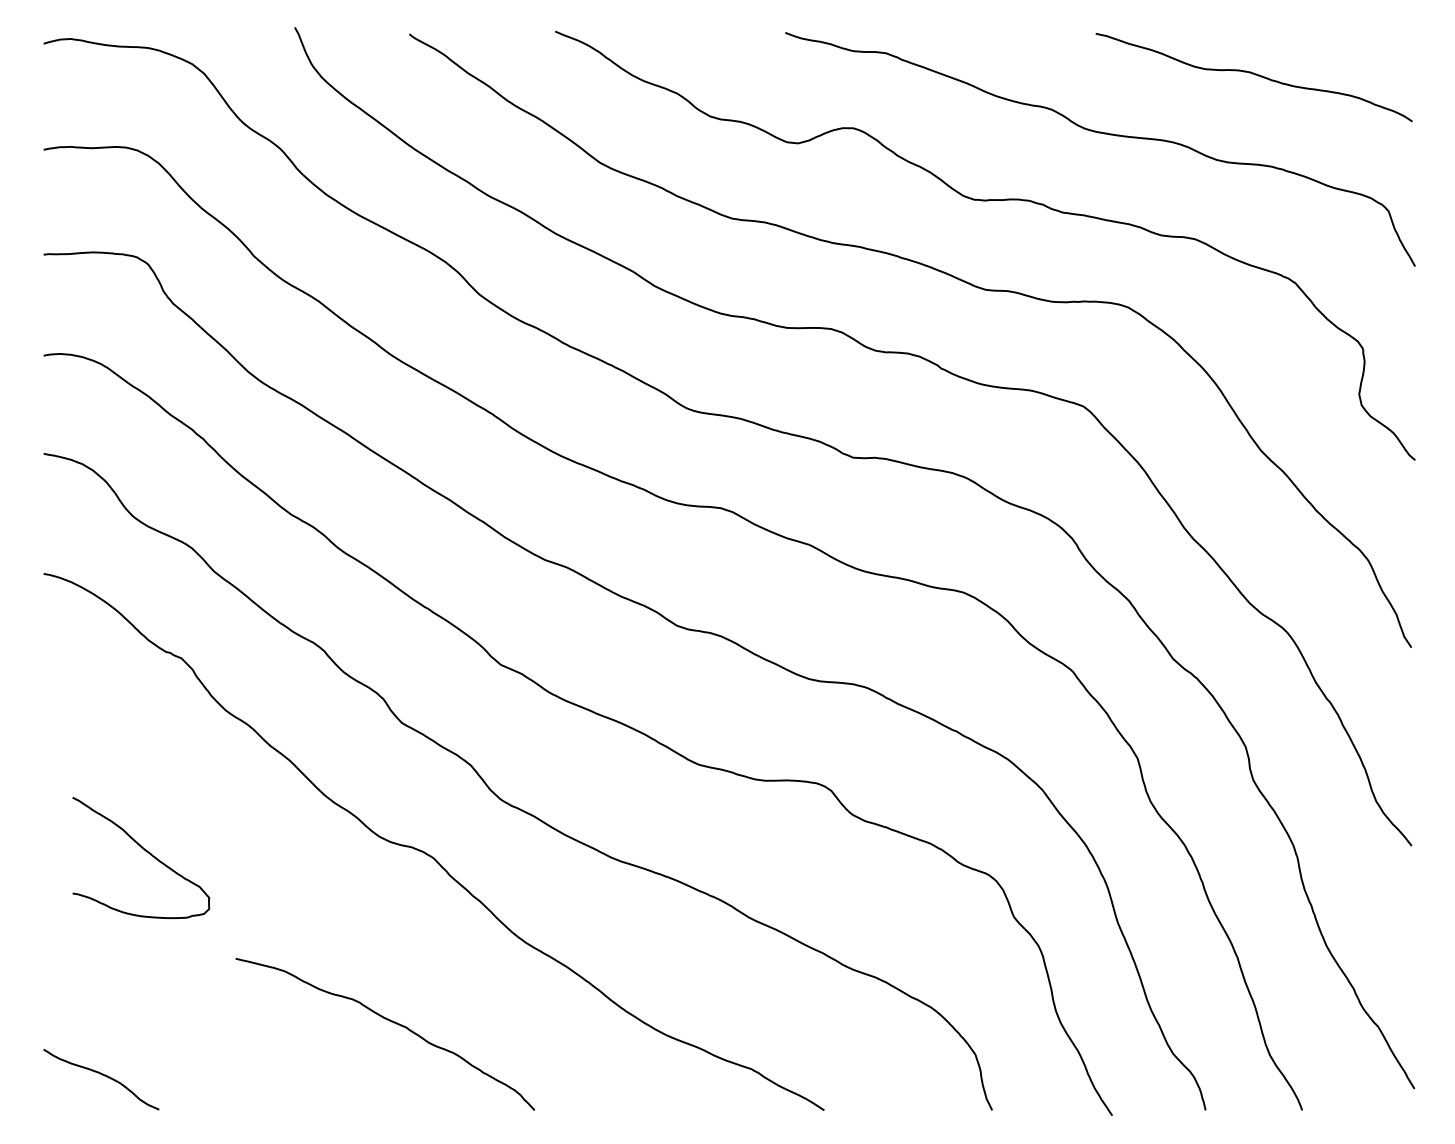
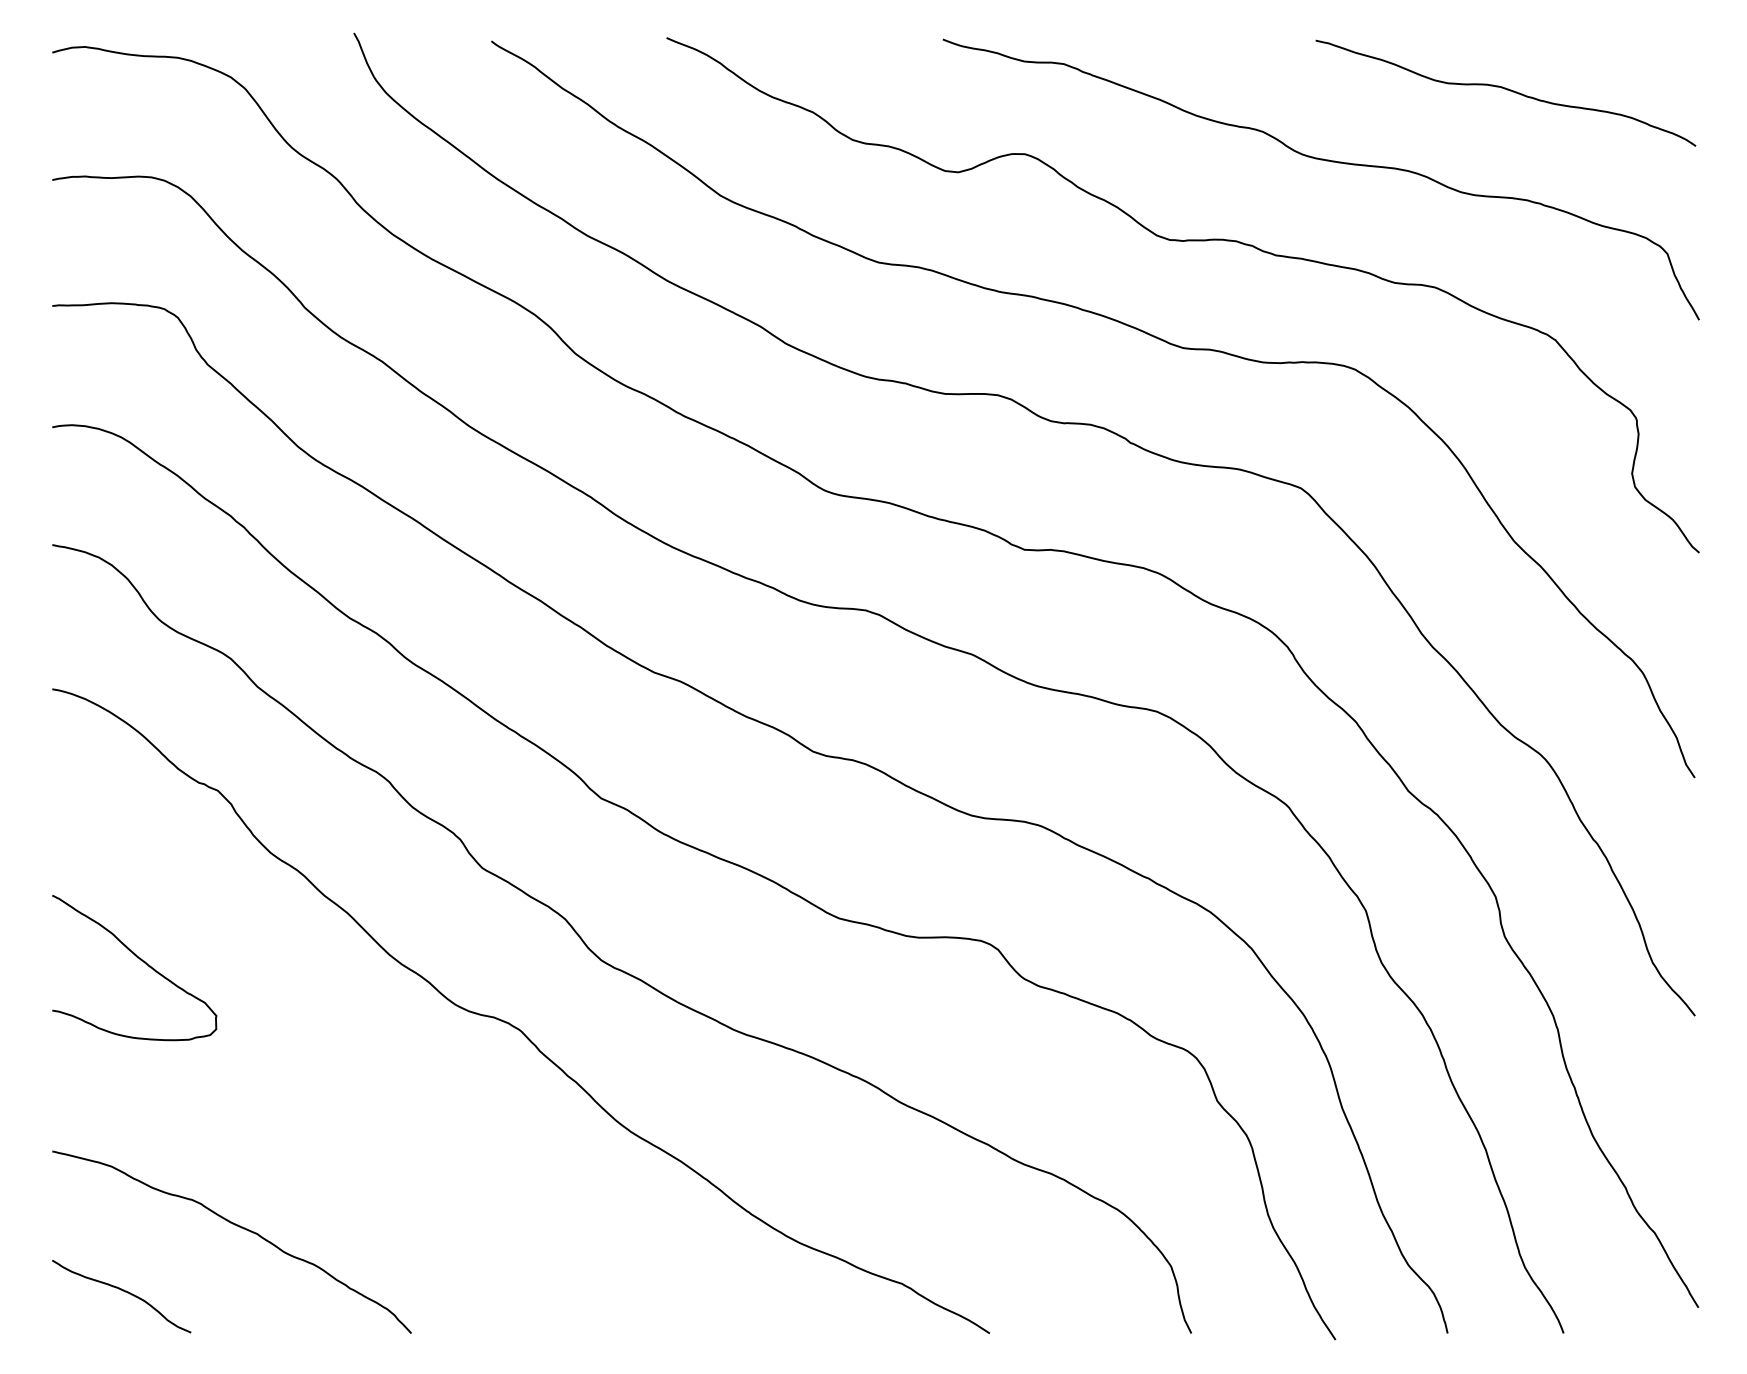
curve: (146, 852) -> (141, 961), moved
curve: (391, 1022) -> (239, 1227), moved

